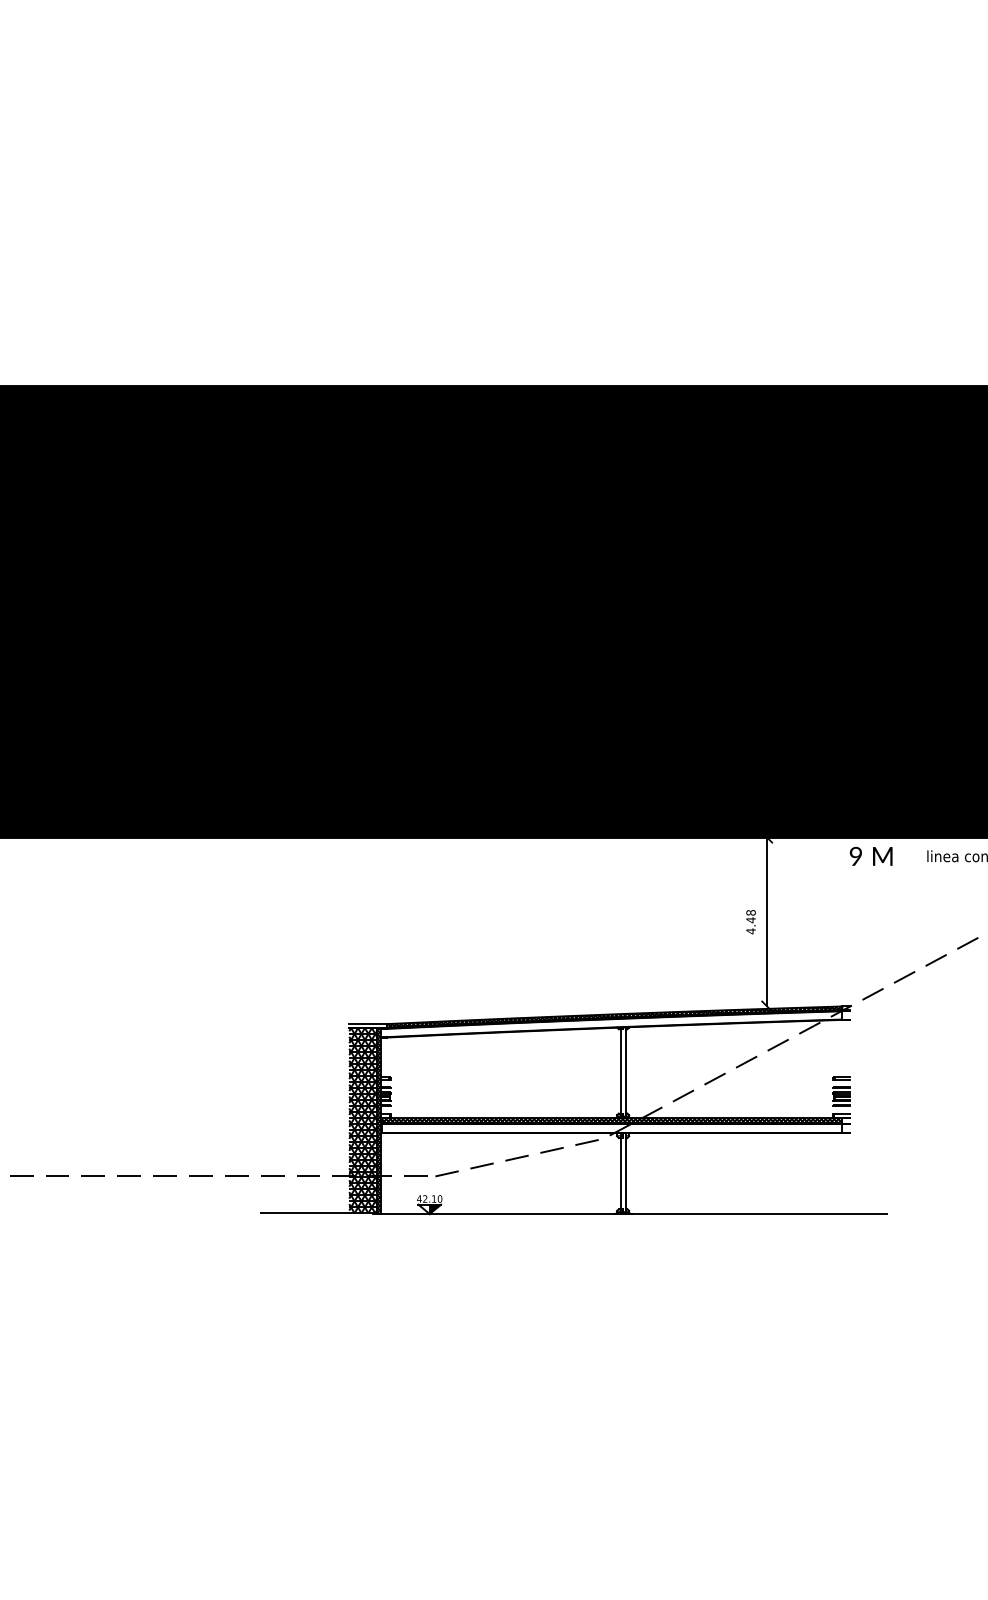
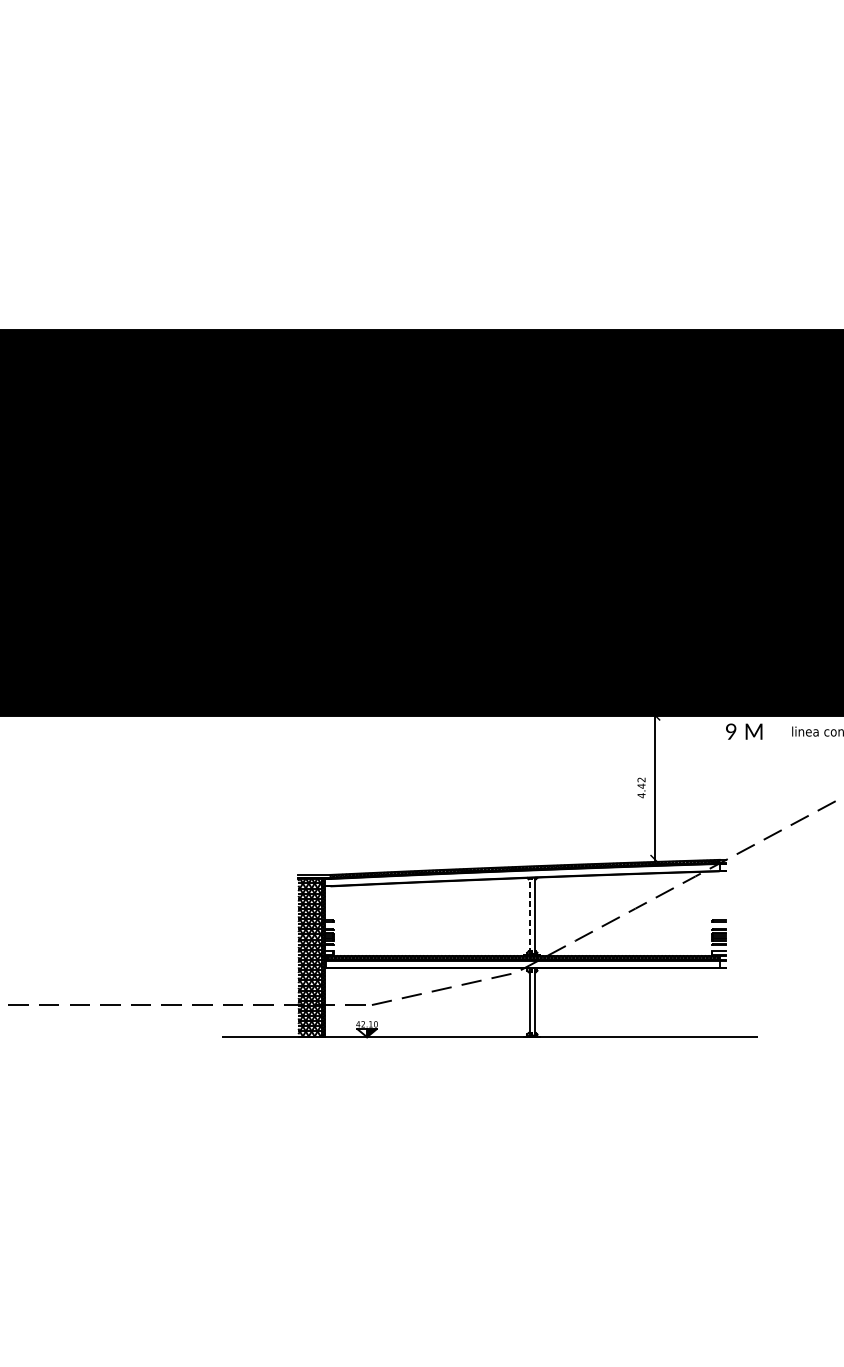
text: (750, 912) -> (641, 779), 4.48 -> 4.42
line: (620, 1072) -> (530, 916), solid -> dashed

